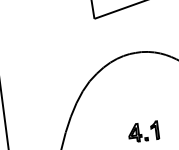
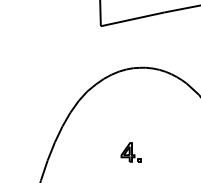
part: (155, 130) -> (149, 152), removed

